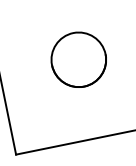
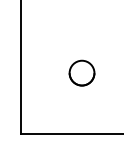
circle: (77, 58) -> (81, 72), size x0.6

